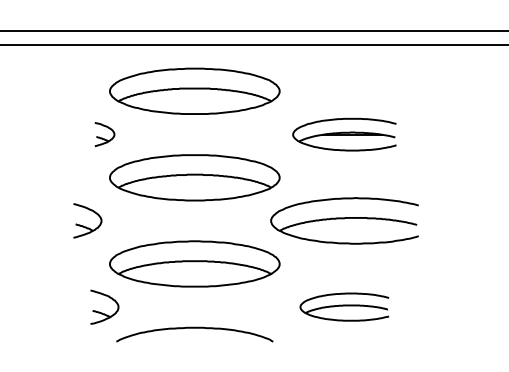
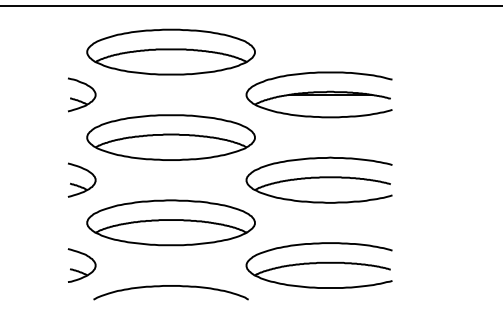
part: (104, 134) -> (81, 94), size x1.43
part: (344, 134) -> (319, 94), size x1.43
part: (86, 226) -> (80, 185), moved
part: (344, 306) -> (319, 264), size x1.67

